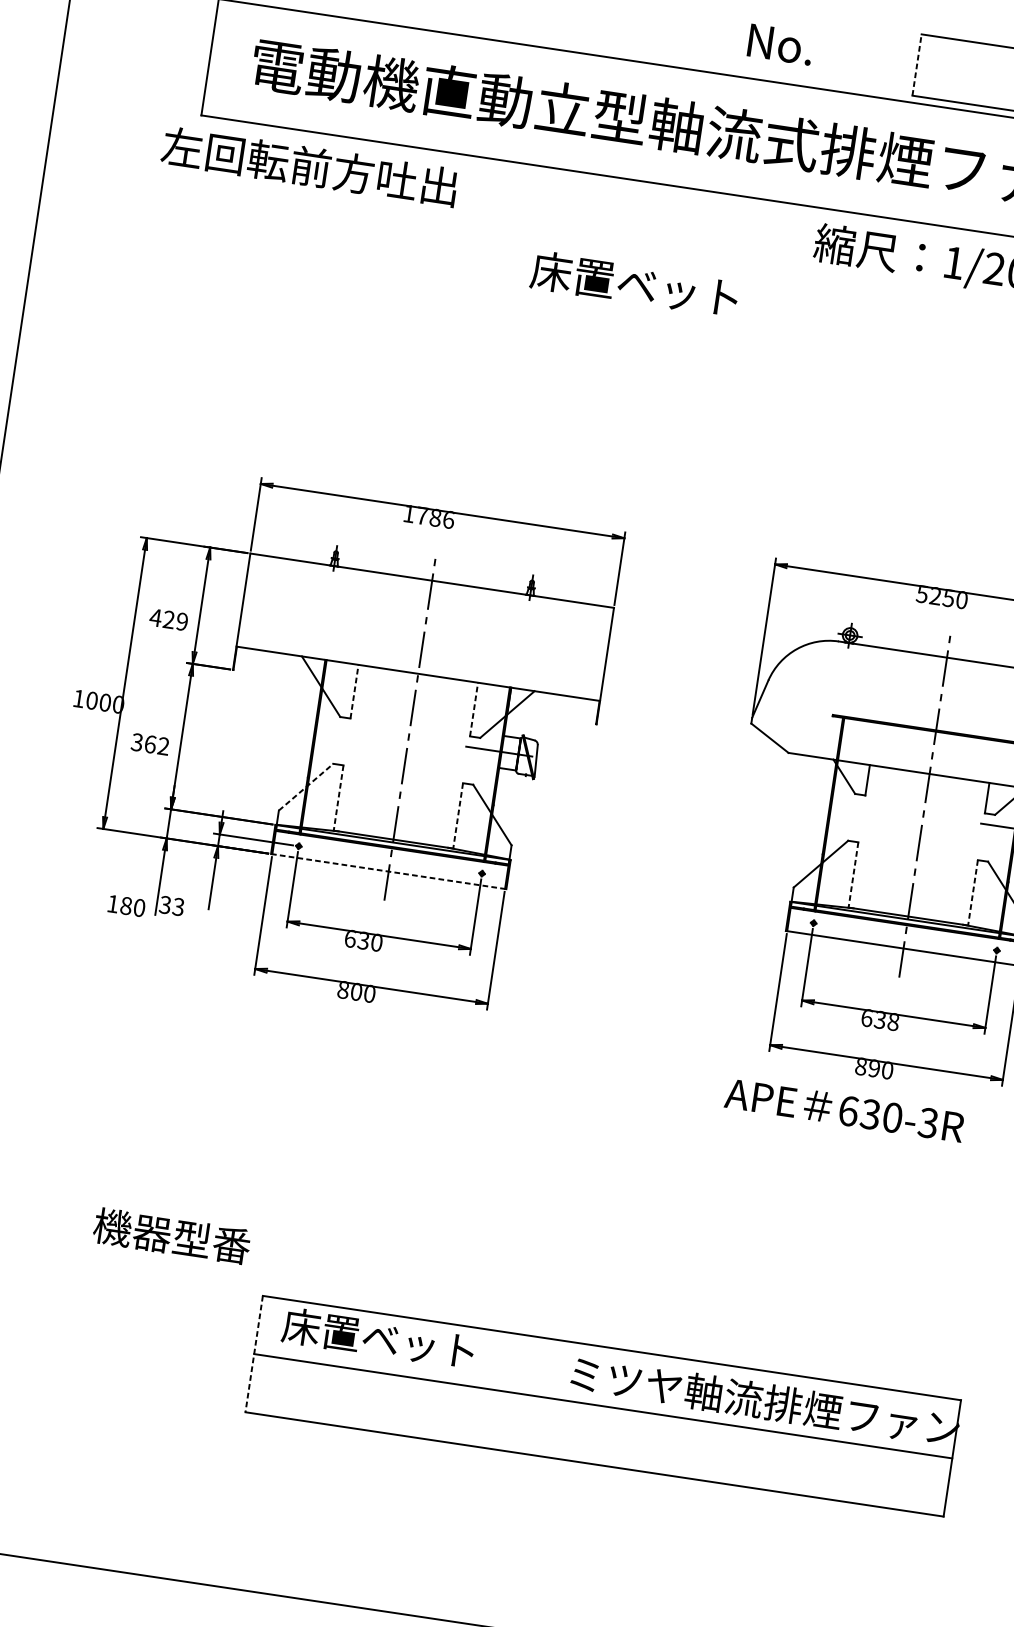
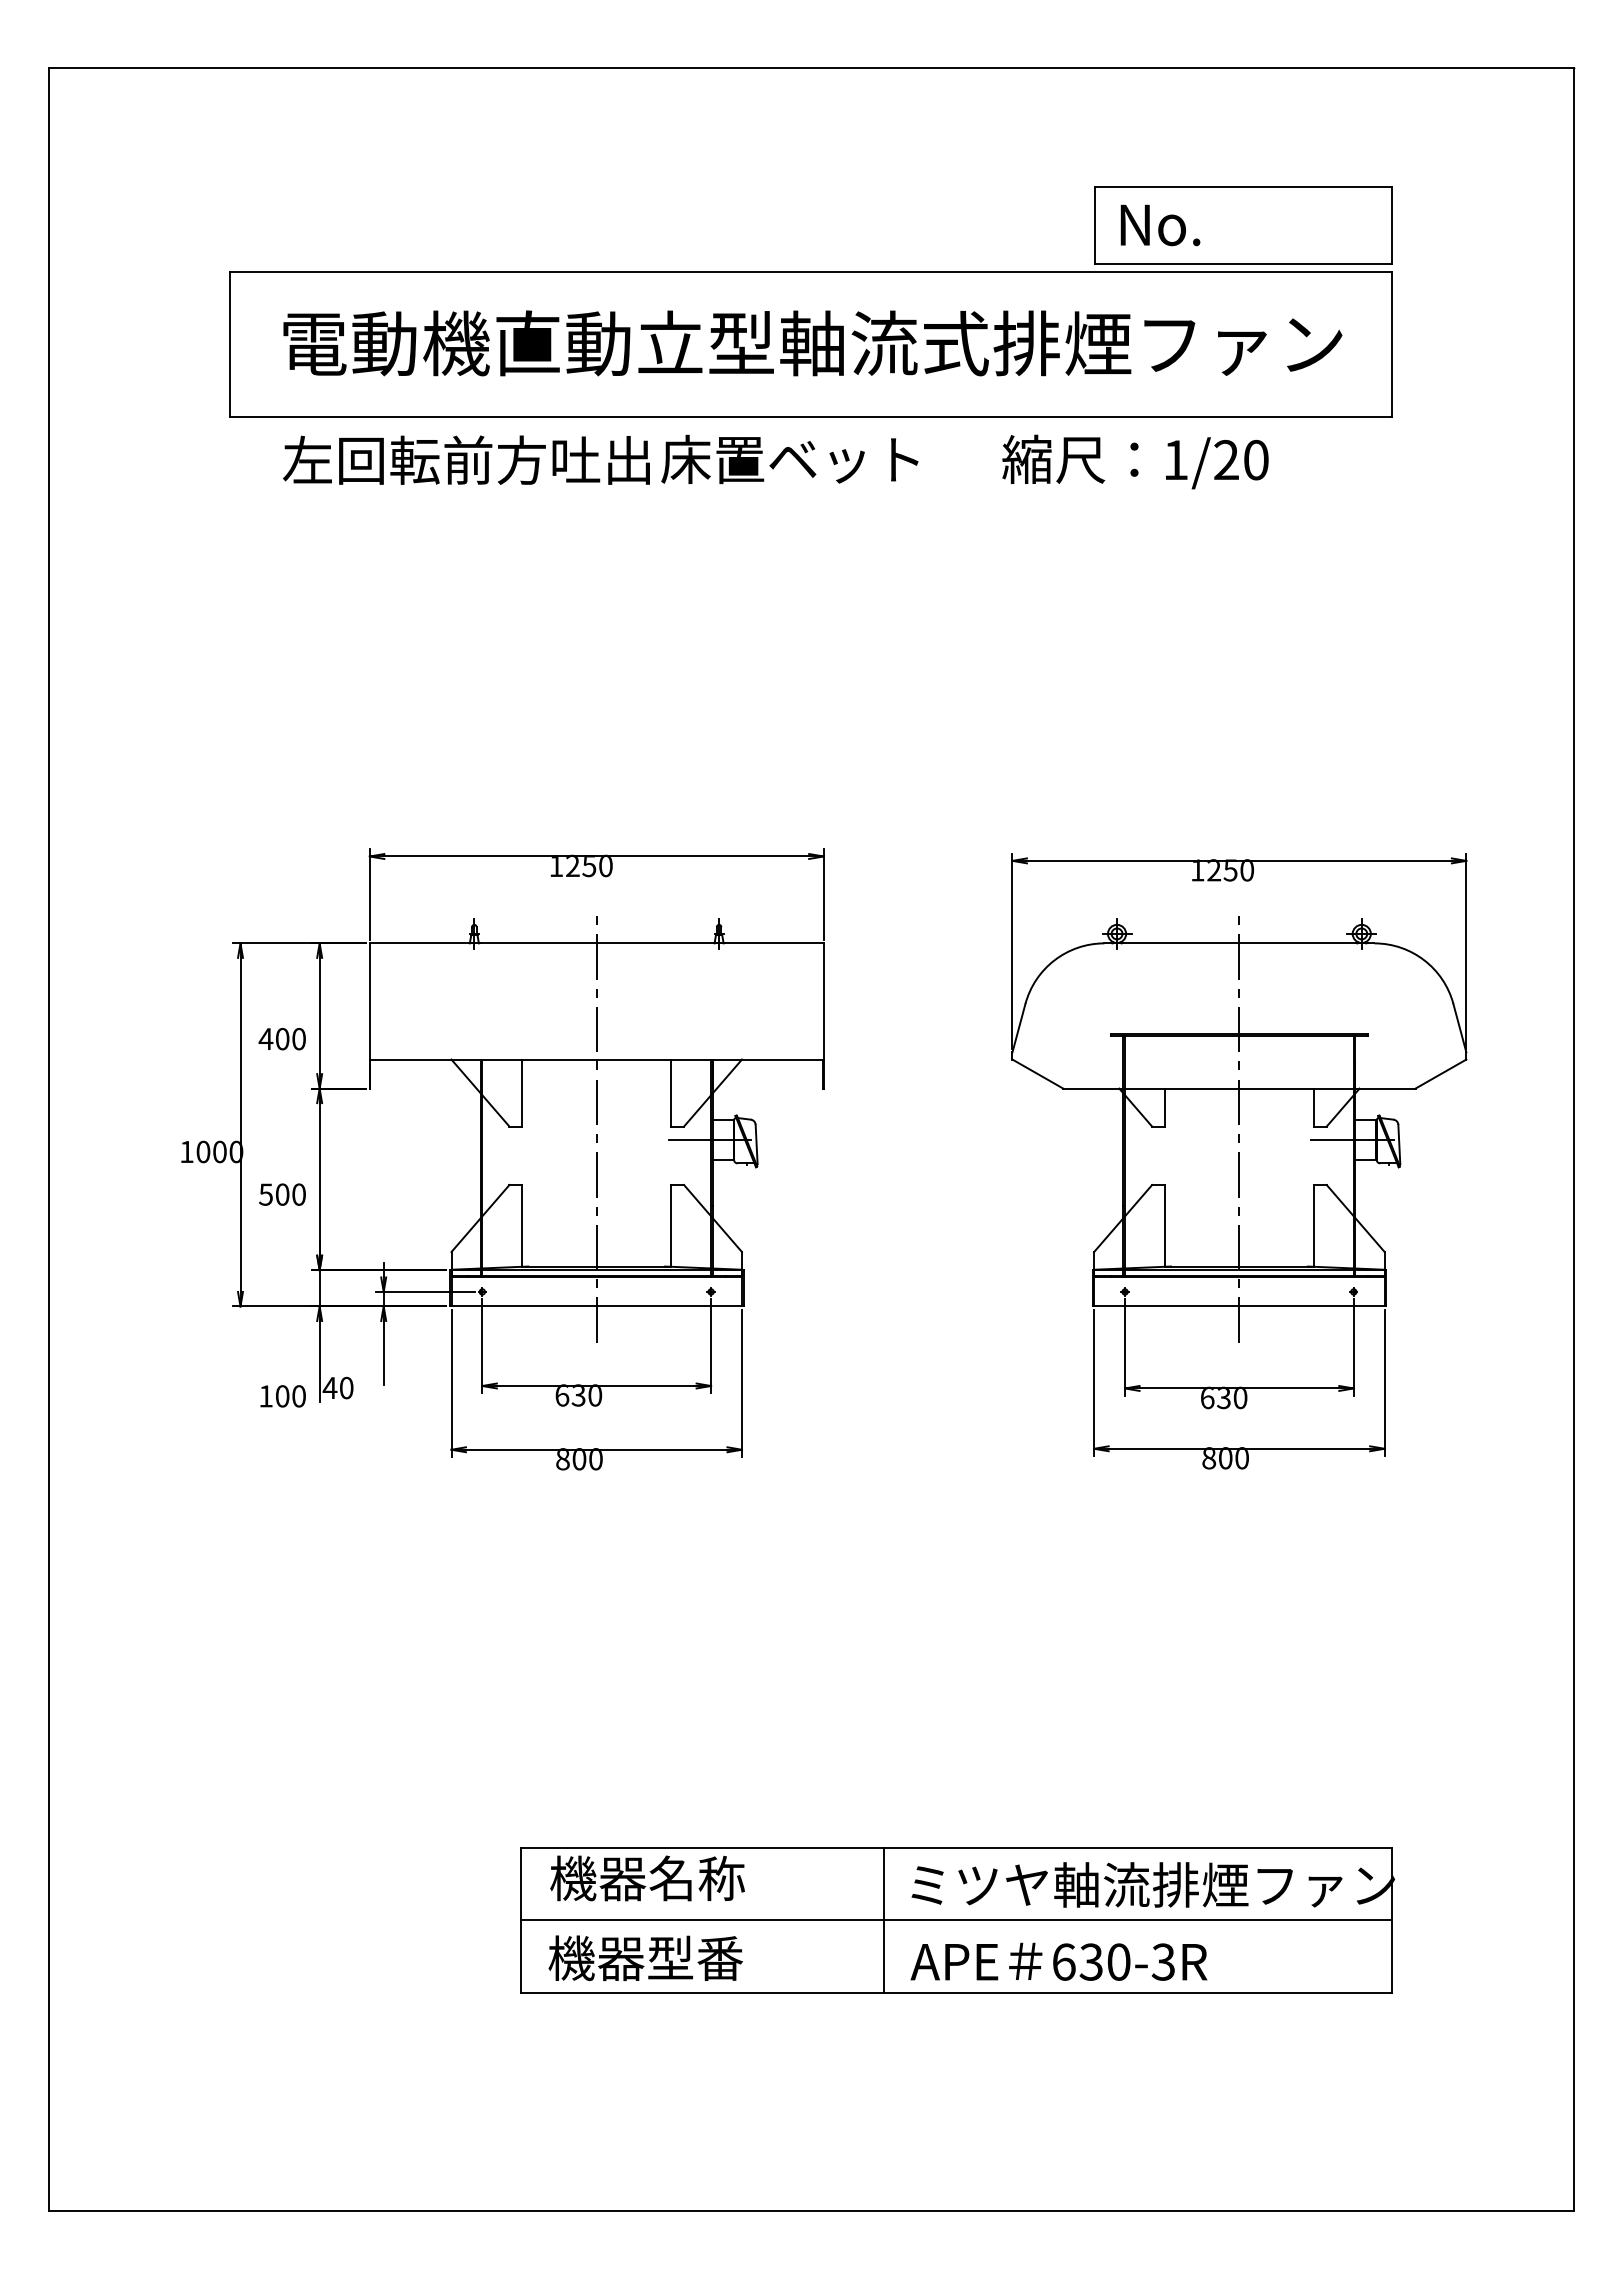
text: (780, 44) -> (1160, 225), moved
line: (917, 64) -> (1094, 224), dashed -> solid
text: (309, 166) -> (466, 459), moved
text: (634, 283) -> (789, 458), moved
text: (435, 517) -> (589, 865), 1786 -> 1250
text: (922, 594) -> (1197, 870), 5250 -> 1250
text: (175, 621) -> (290, 1039), 429 -> 400
line: (354, 691) -> (522, 1092), dashed -> solid
line: (474, 709) -> (671, 1092), dashed -> solid
text: (150, 744) -> (282, 1194), 362 -> 500
line: (306, 787) -> (480, 1218), dashed -> solid
line: (338, 797) -> (522, 1225), dashed -> solid
line: (458, 815) -> (671, 1225), dashed -> solid
line: (388, 871) -> (596, 1306), dashed -> solid
line: (853, 874) -> (1164, 1225), dashed -> solid
line: (973, 892) -> (1314, 1225), dashed -> solid
text: (171, 905) -> (337, 1387), 33 -> 40
text: (126, 906) -> (282, 1396), 180 -> 100
text: (893, 1022) -> (1240, 1398), 638 -> 630
text: (874, 1068) -> (1225, 1458), 890 -> 800
text: (844, 1110) -> (1058, 1961), moved
text: (171, 1235) -> (645, 1957), moved
text: (378, 1338) -> (669, 1878), 床置ベット -> 機器名称
line: (254, 1354) -> (520, 1920), dashed -> solid
line: (545, 1397) -> (883, 1919), added

